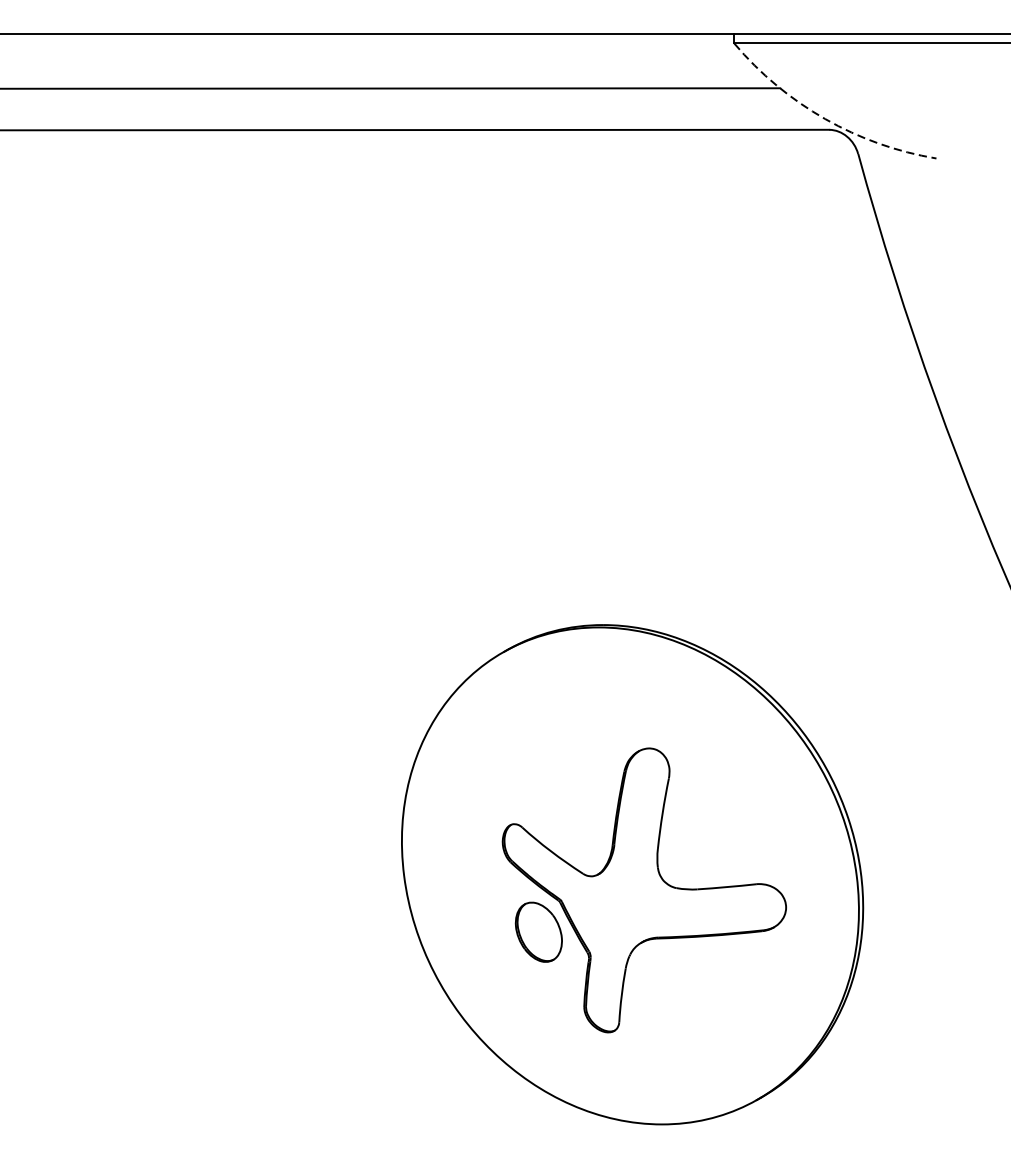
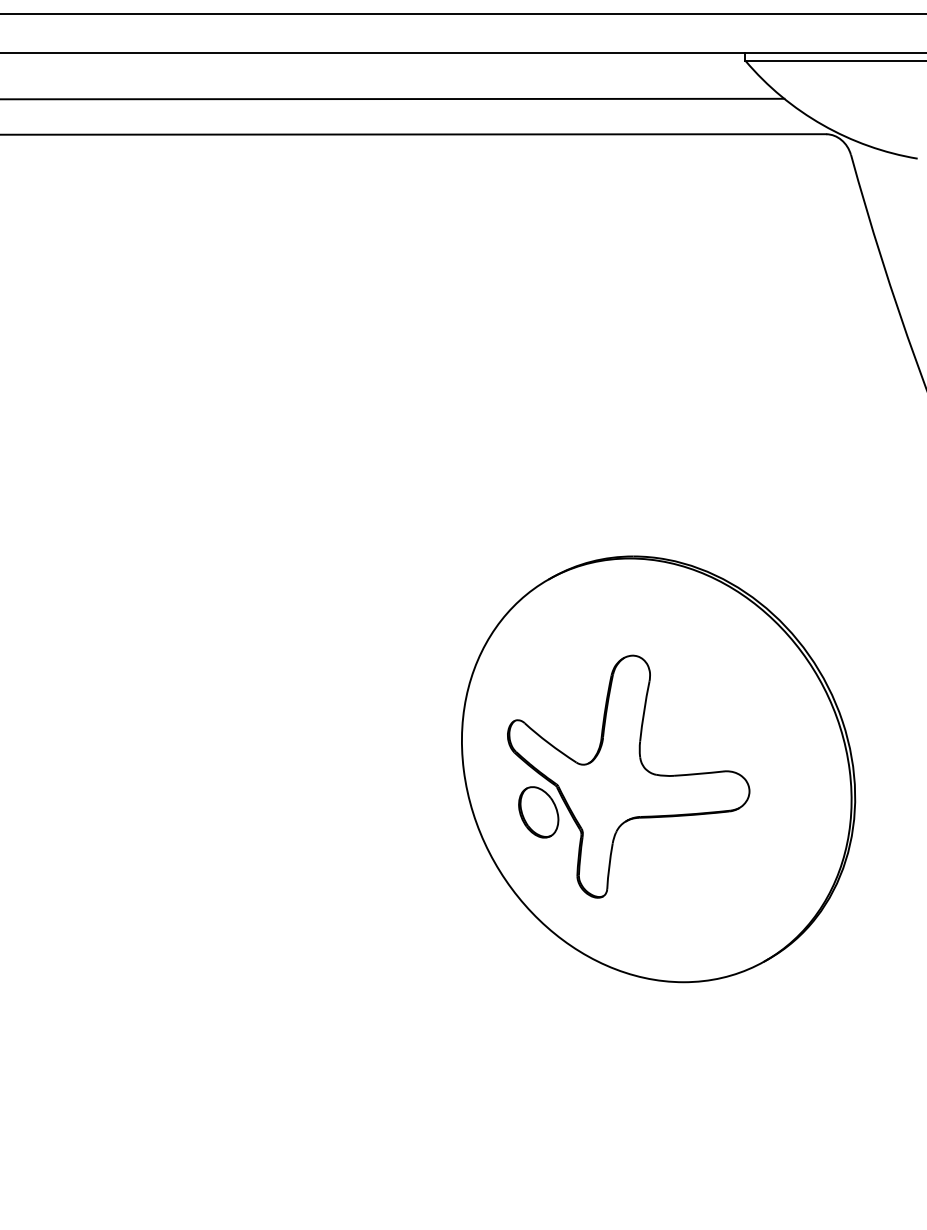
arc: (824, 119) -> (822, 125), dashed -> solid
part: (644, 890) -> (628, 776), moved

